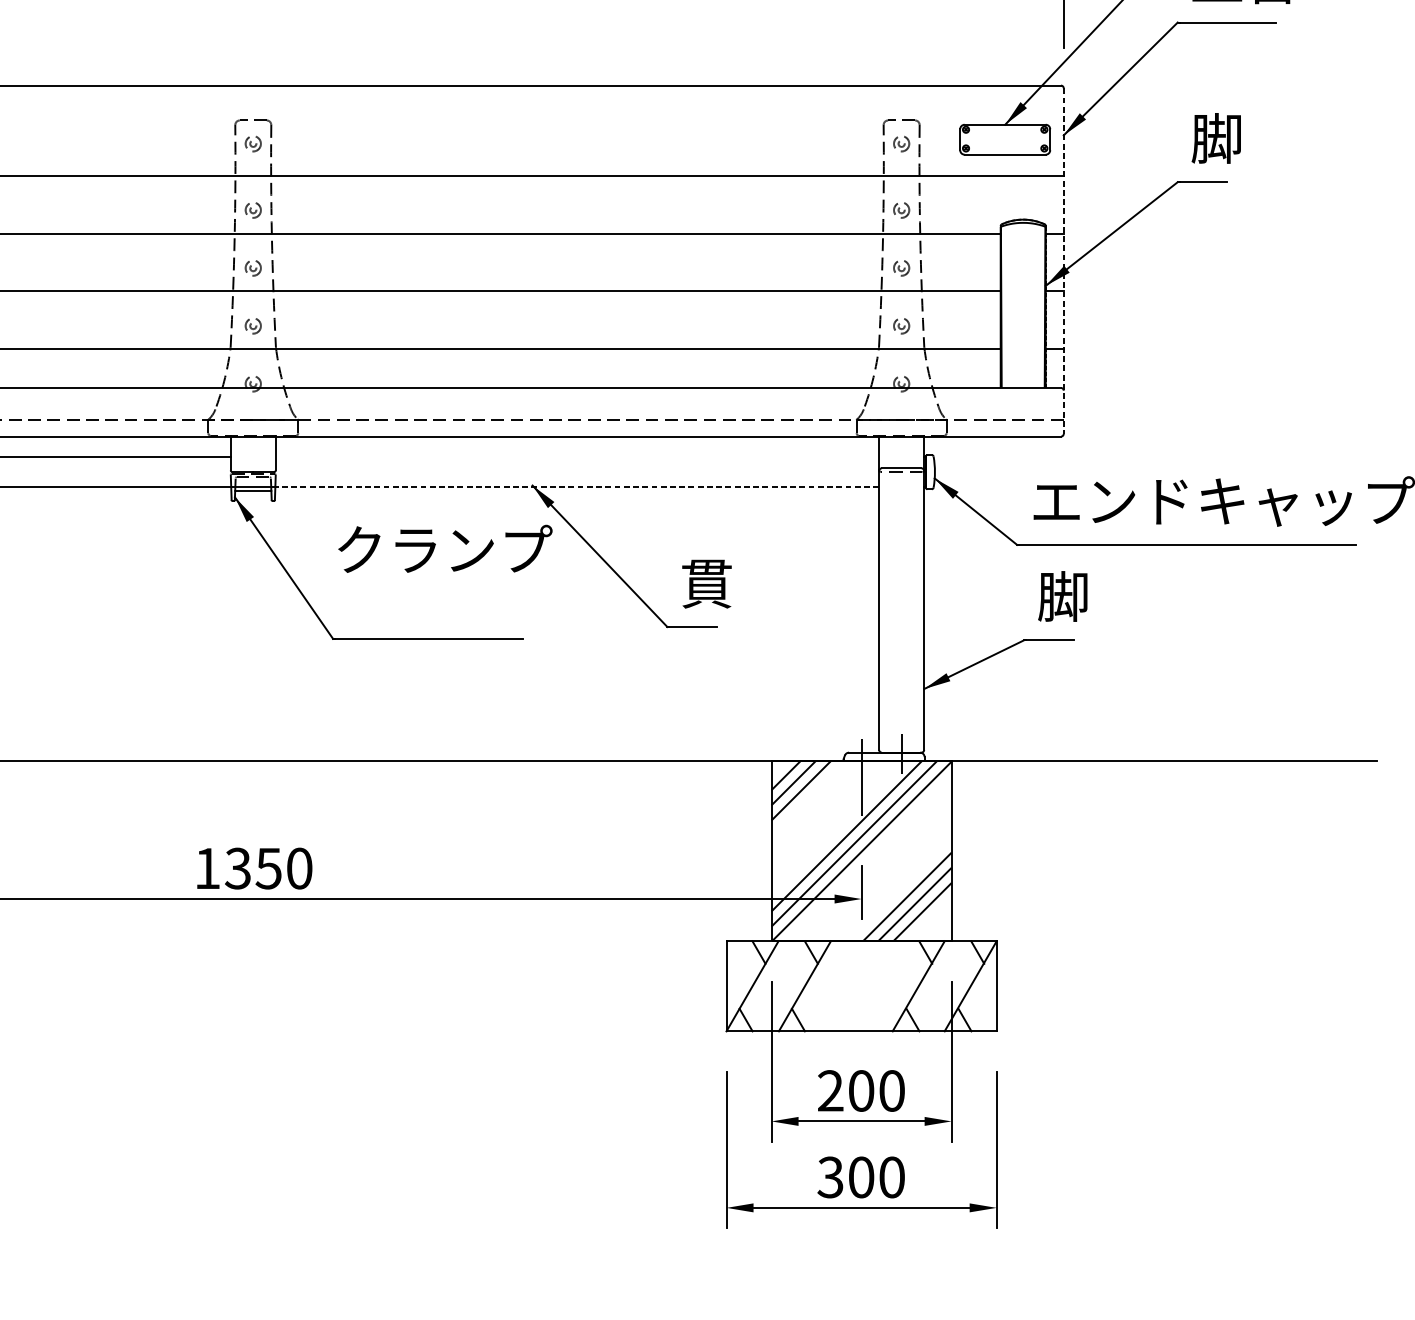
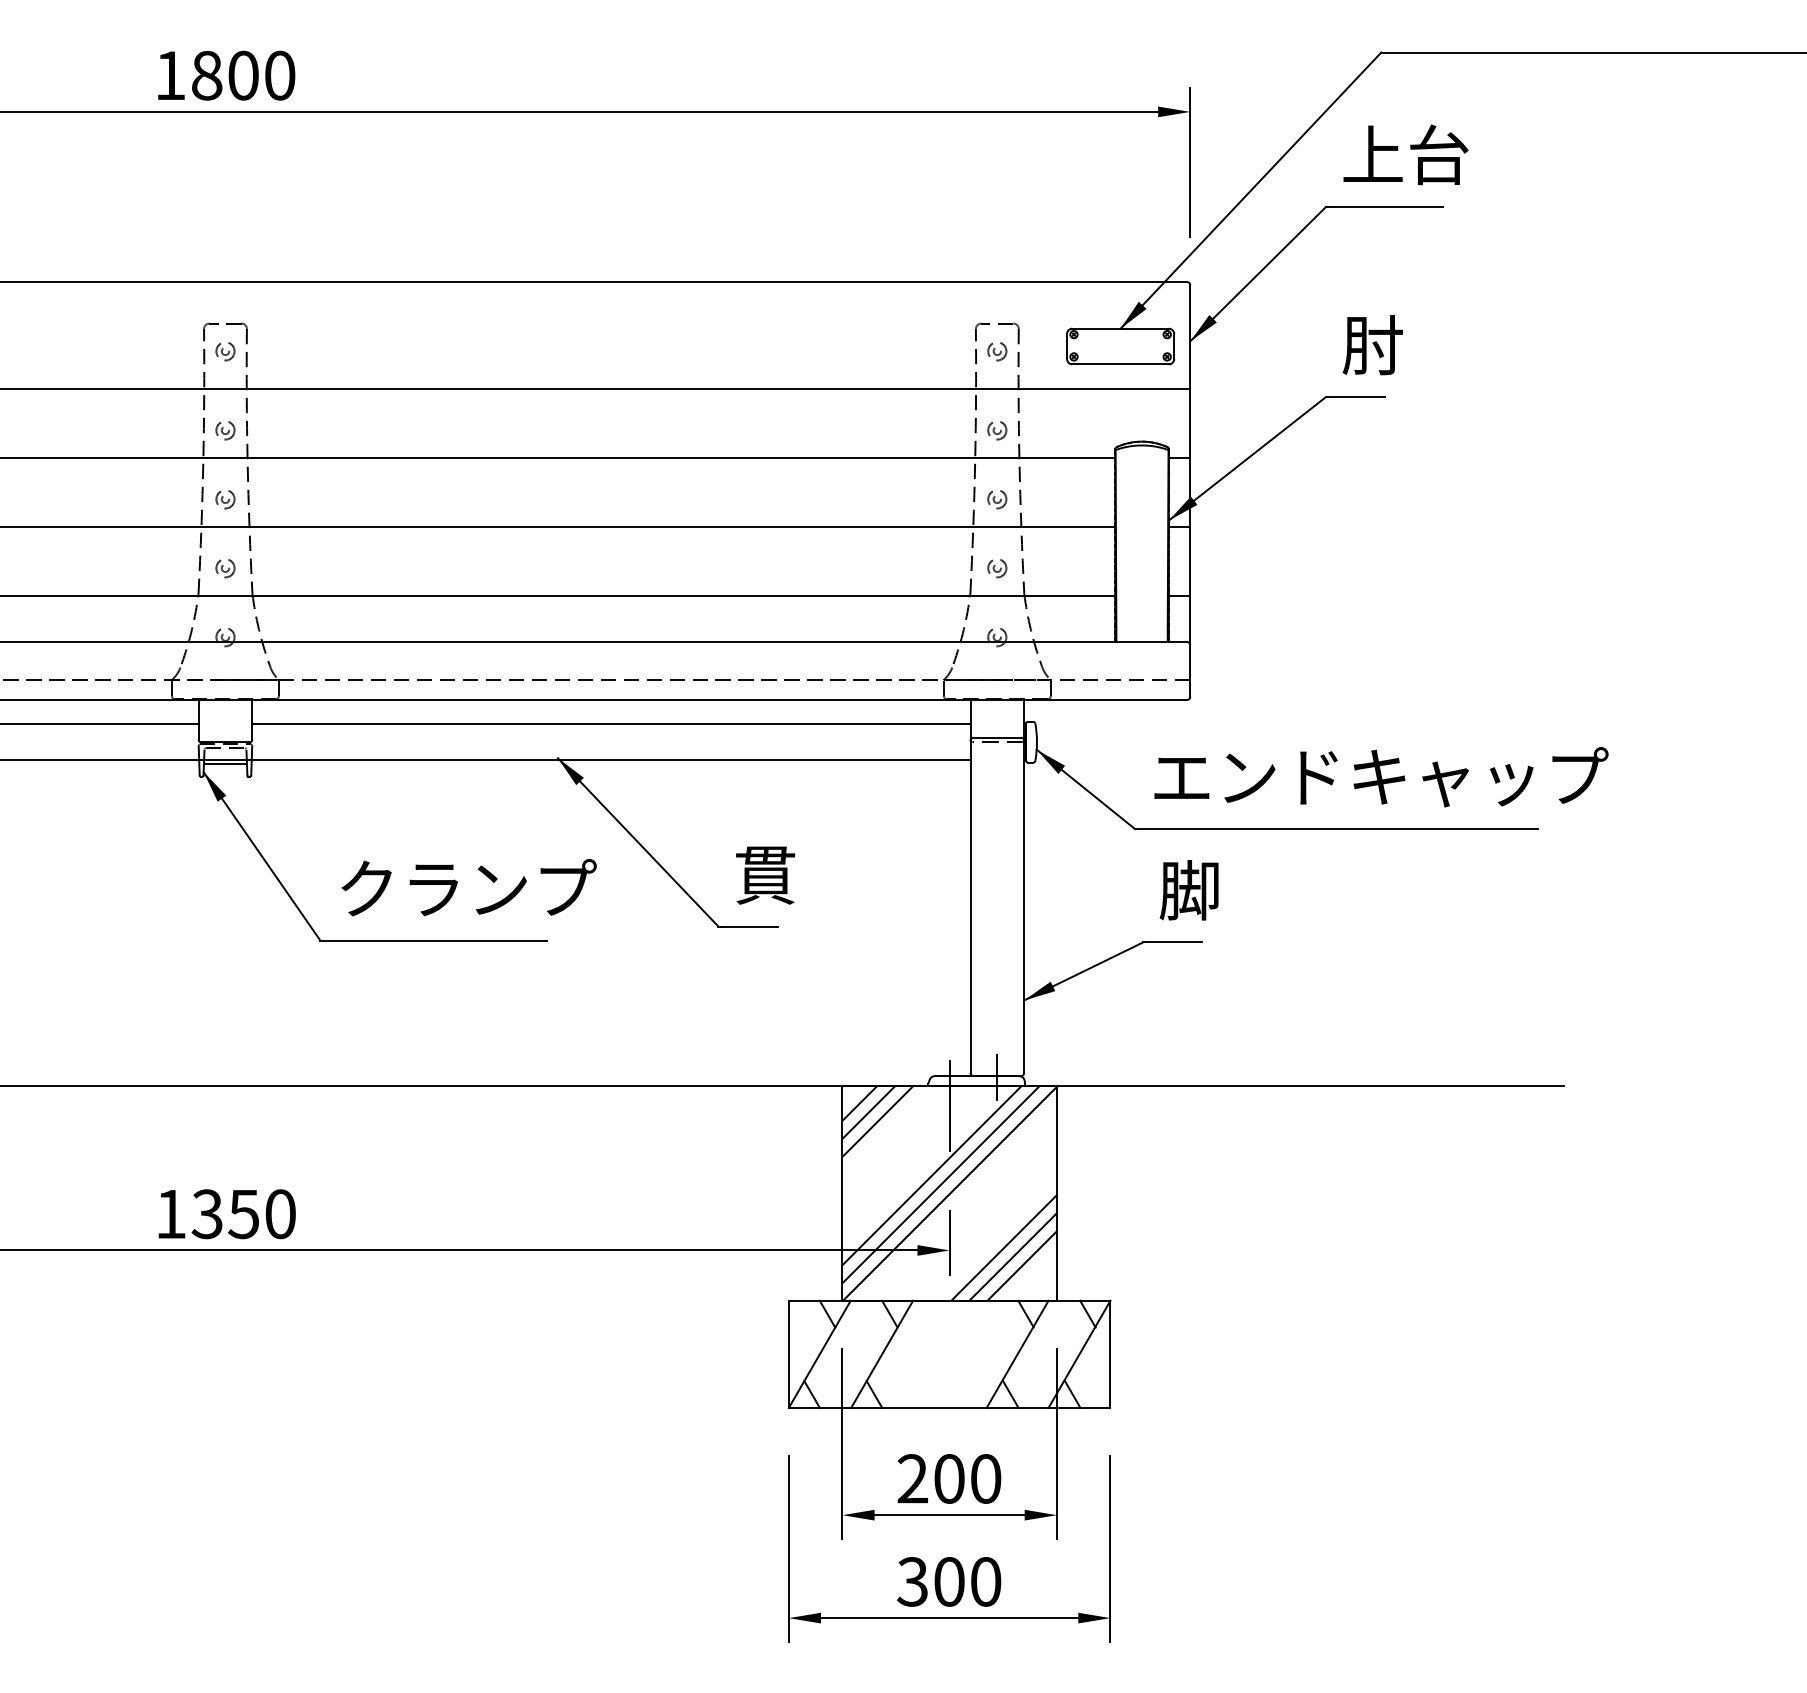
text: (1216, 138) -> (1372, 344), 脚 -> 肘
line: (1063, 261) -> (1190, 491), dashed -> solid
line: (577, 457) -> (611, 724), added
line: (576, 487) -> (610, 760), dashed -> solid
text: (444, 548) -> (468, 887), moved

